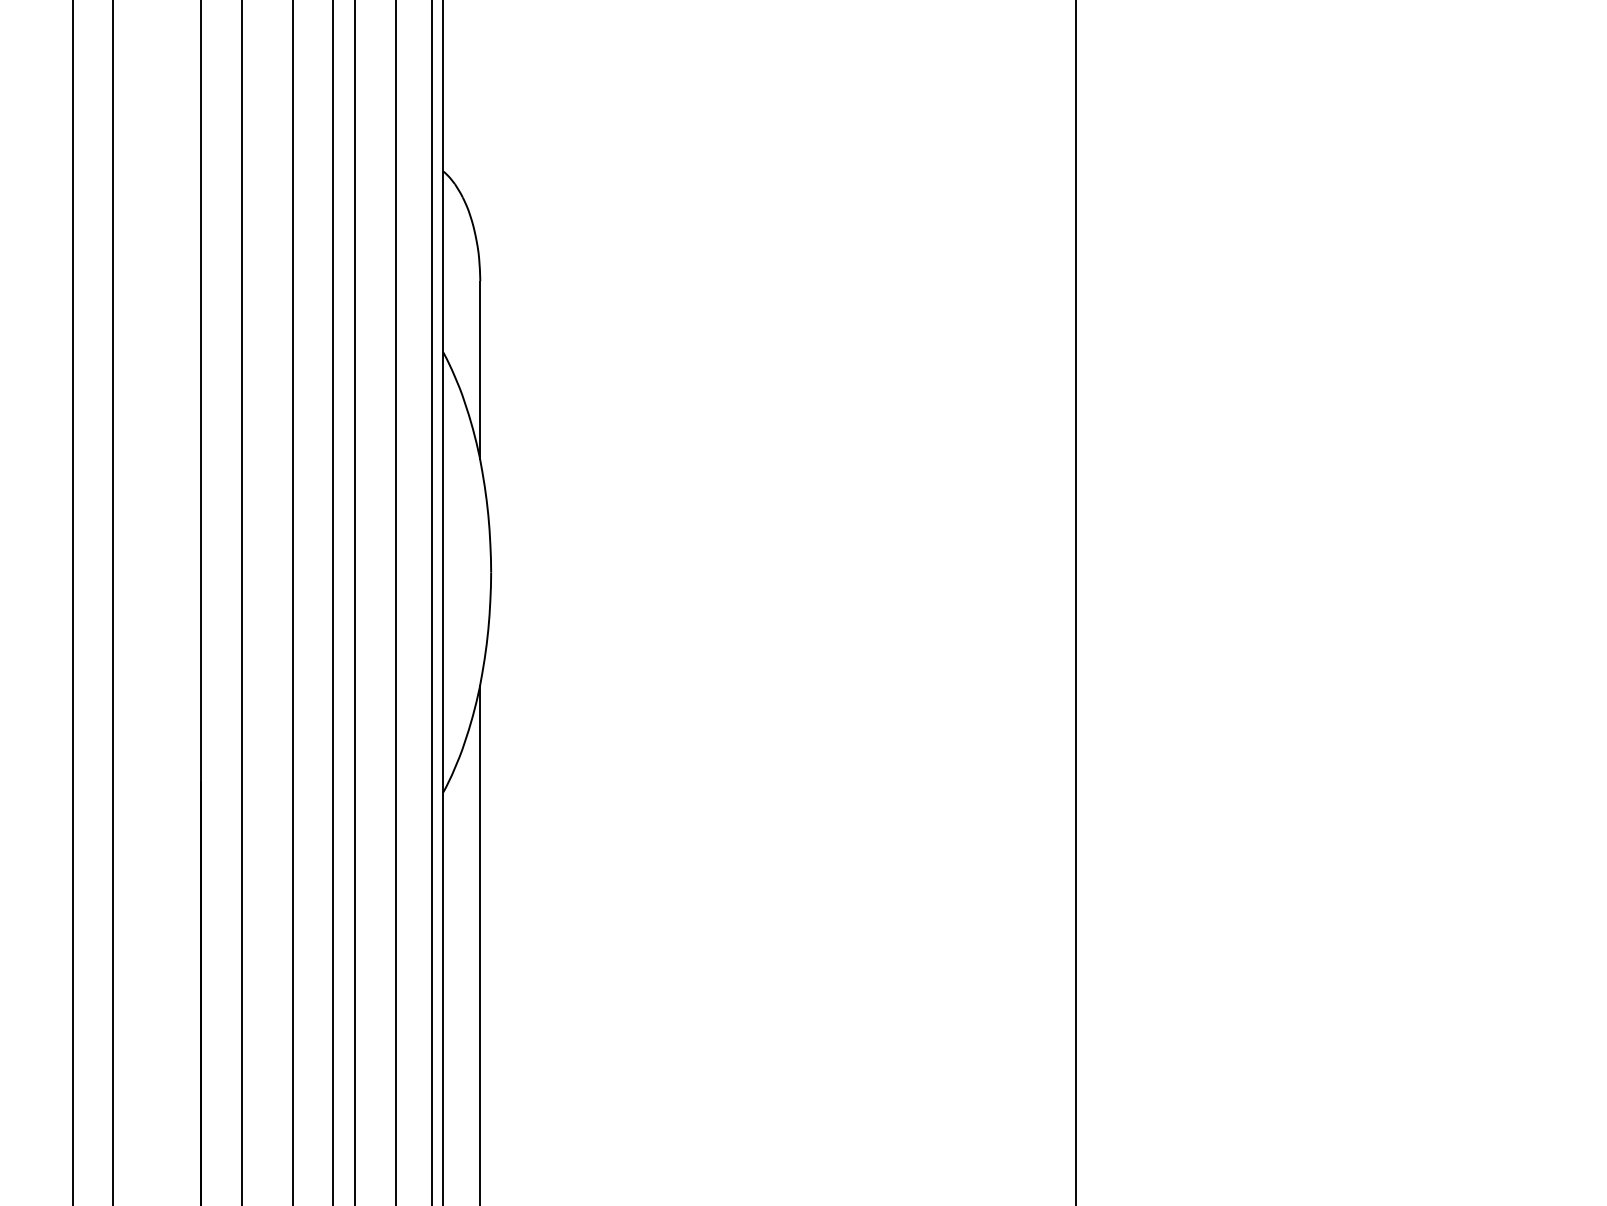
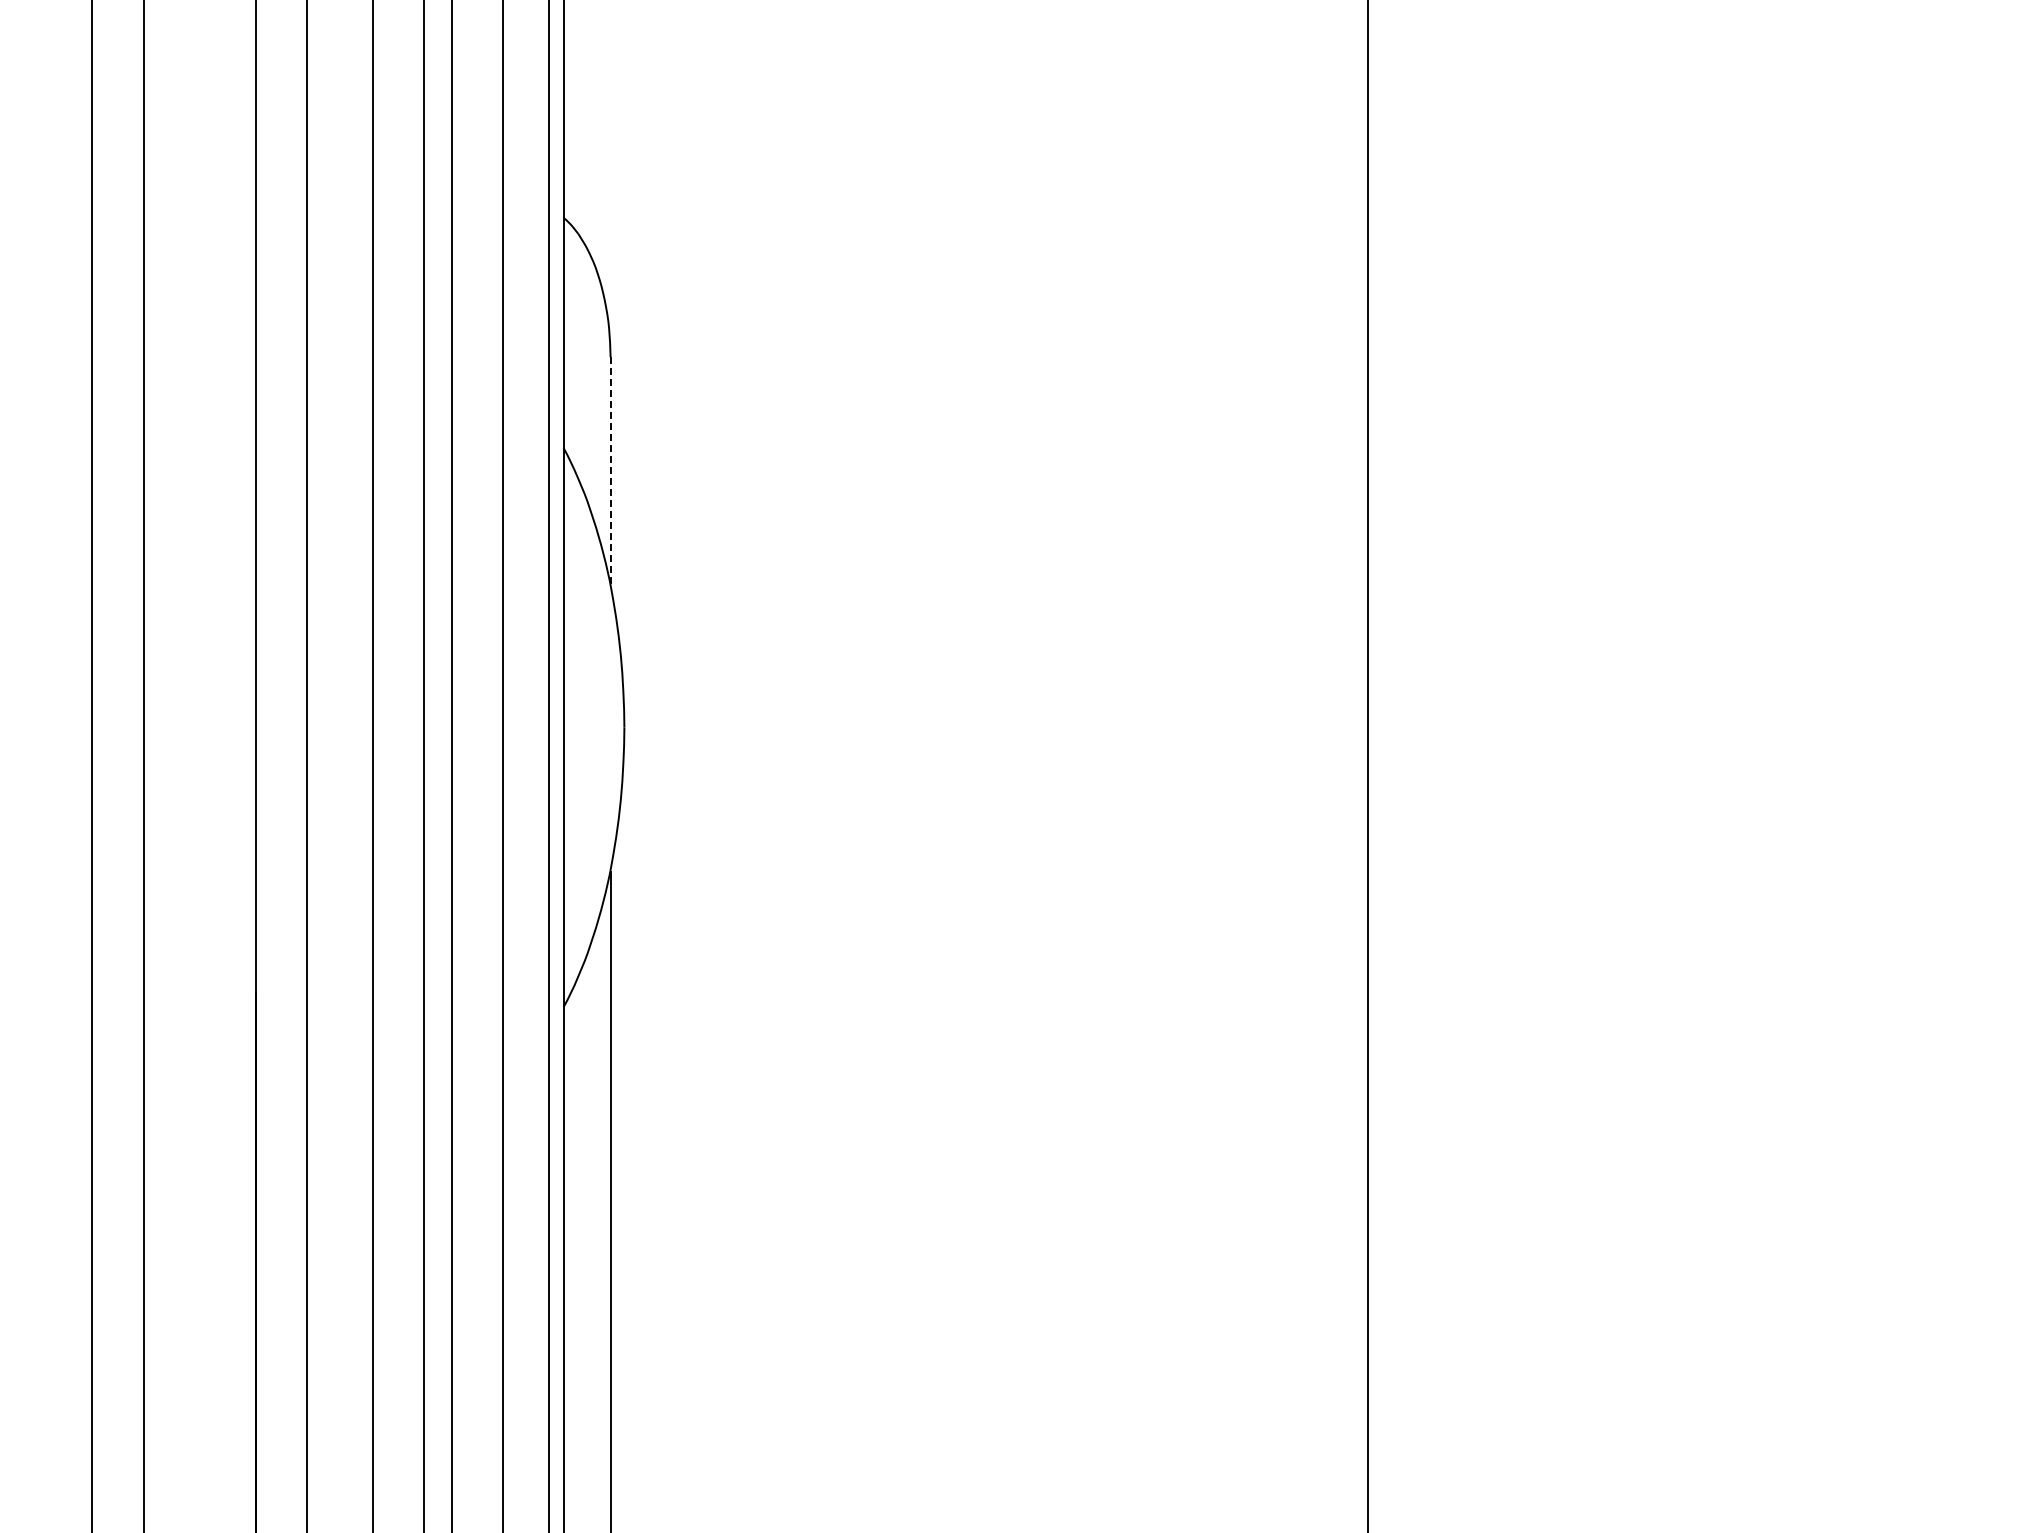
line: (480, 370) -> (610, 470), solid -> dashed

